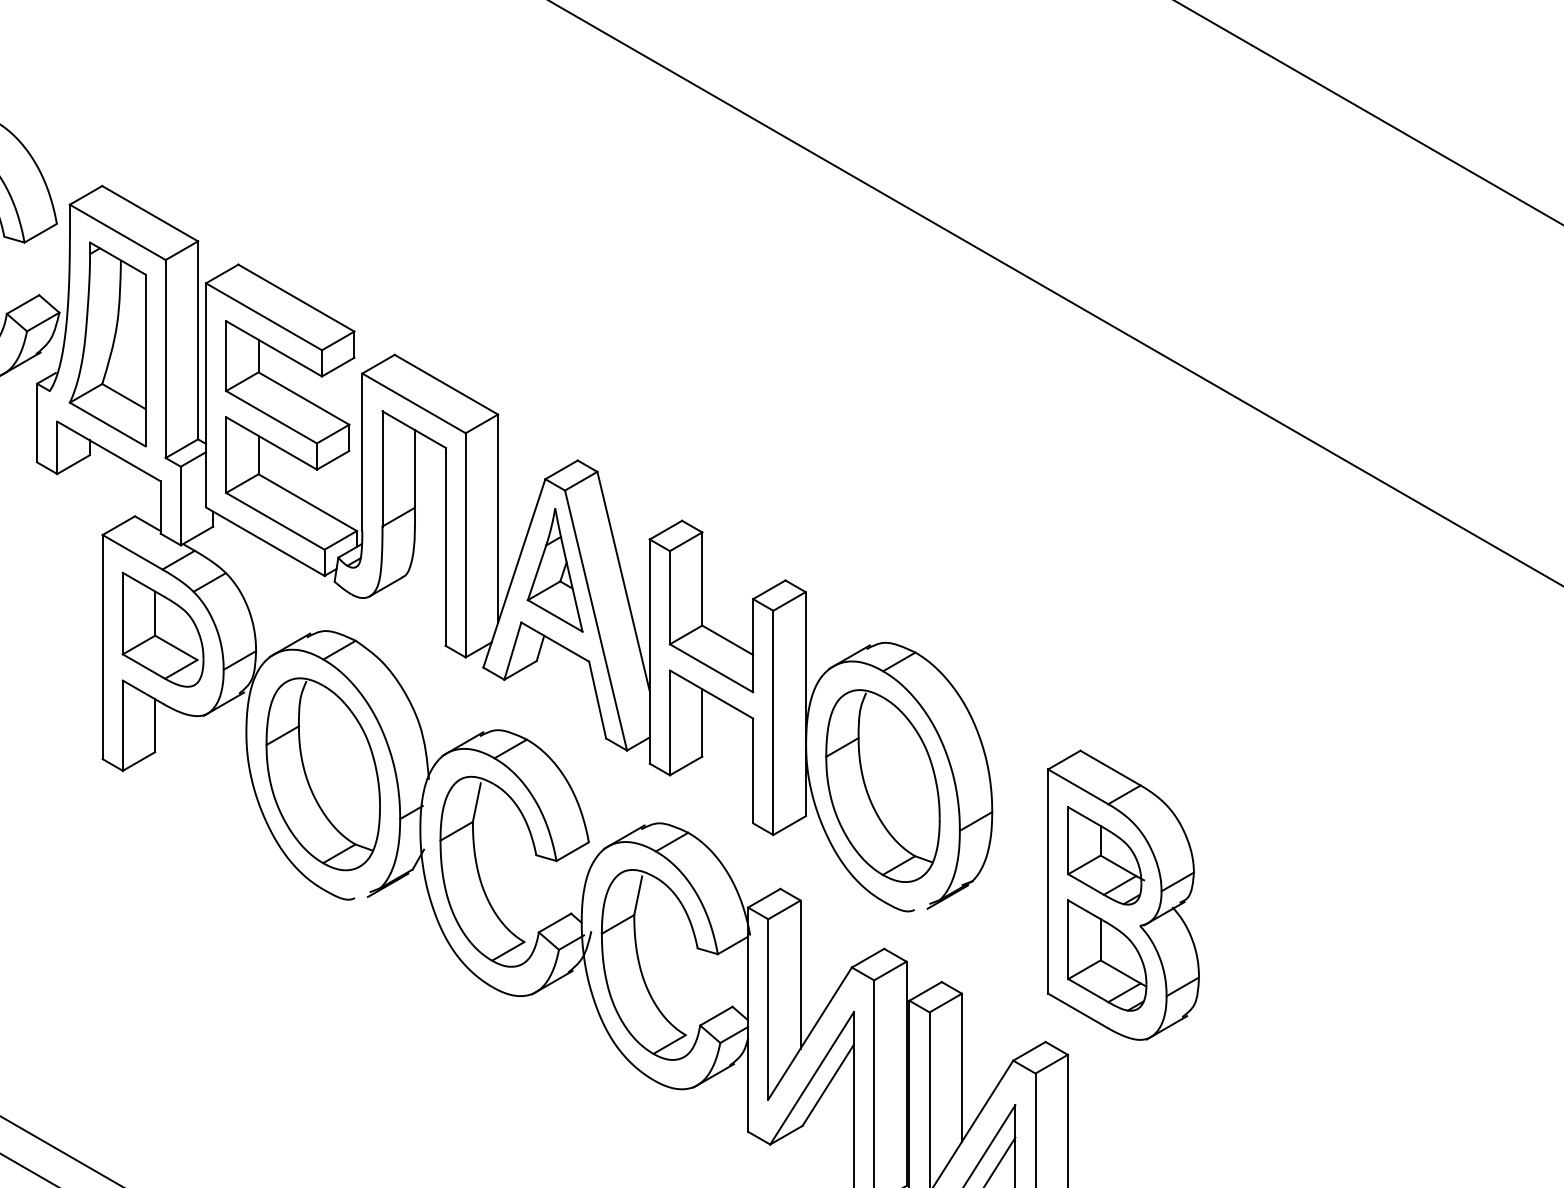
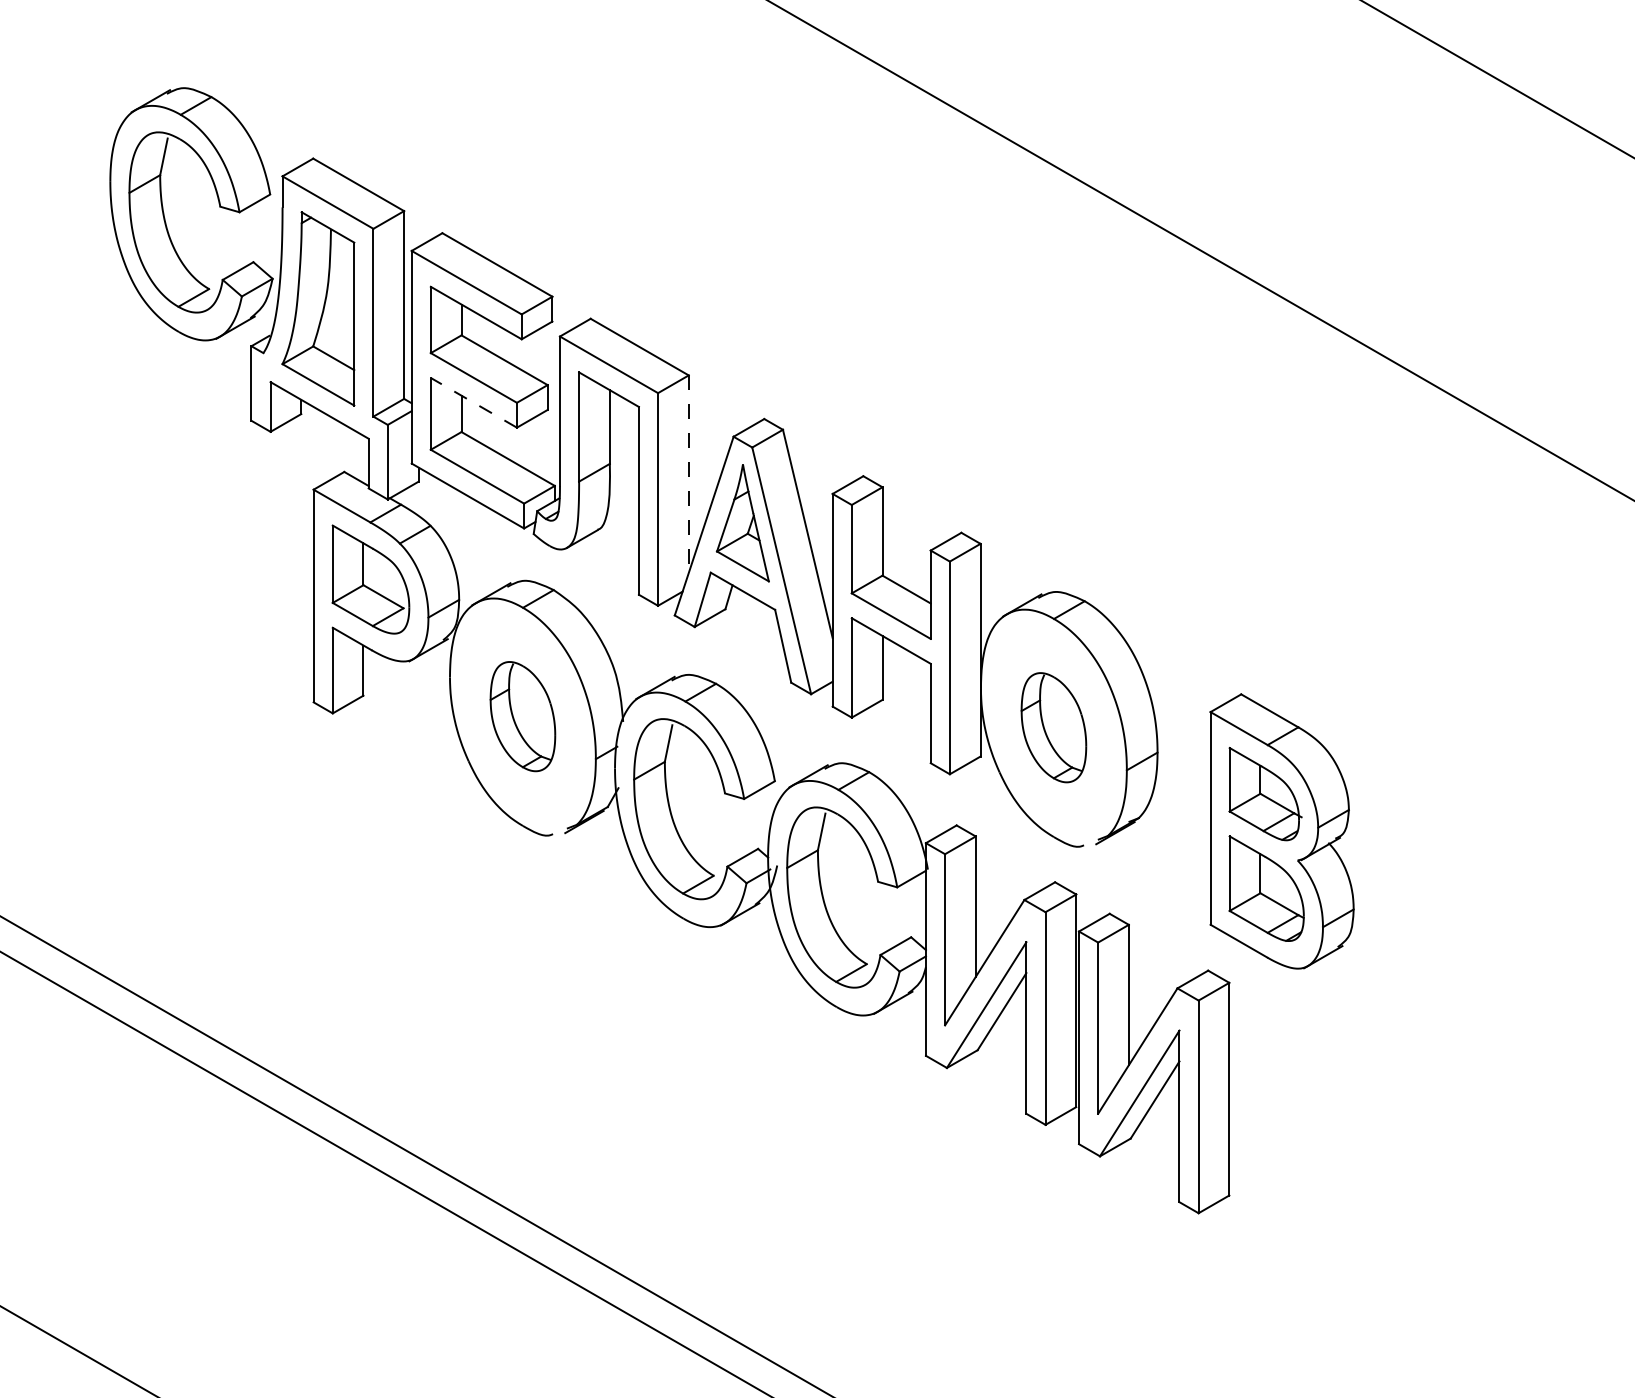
line: (271, 443) -> (473, 402), solid -> dashed
line: (497, 519) -> (688, 474), solid -> dashed
part: (322, 774) -> (522, 716), size x0.6
part: (882, 785) -> (1053, 727), size x0.6

